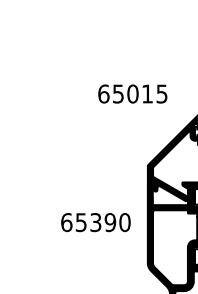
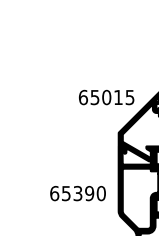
text: (132, 93) -> (106, 97), moved
text: (95, 222) -> (77, 193), moved

